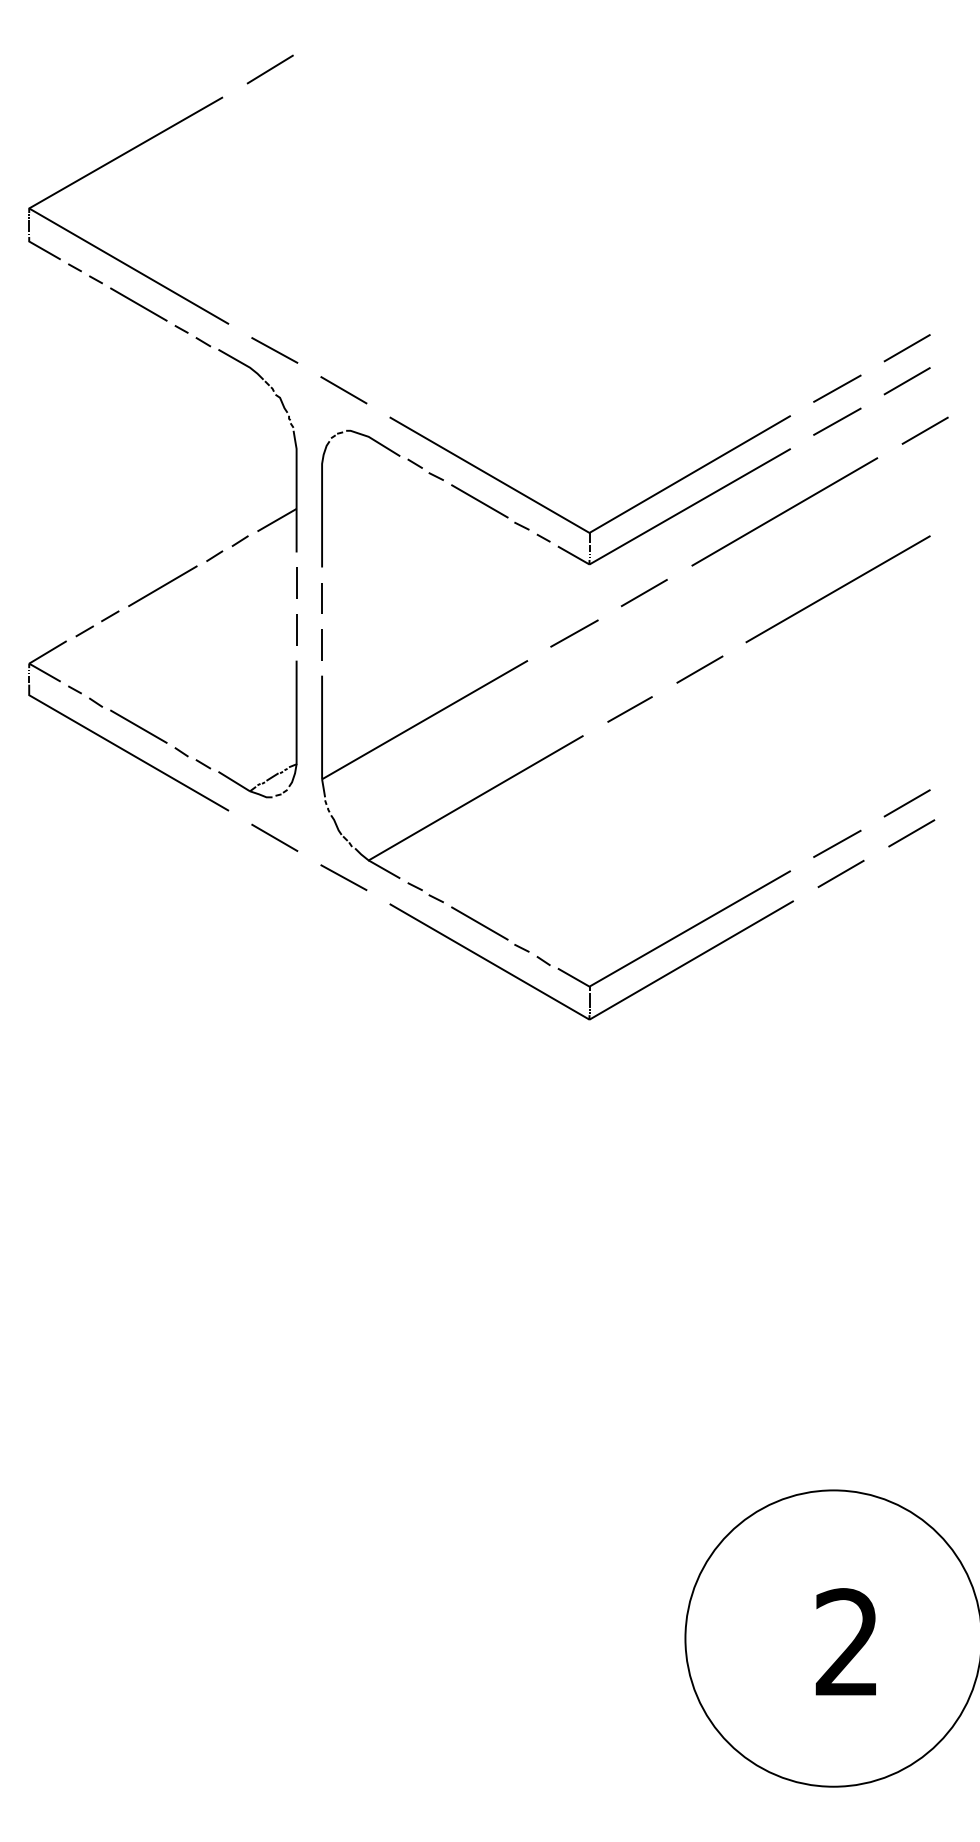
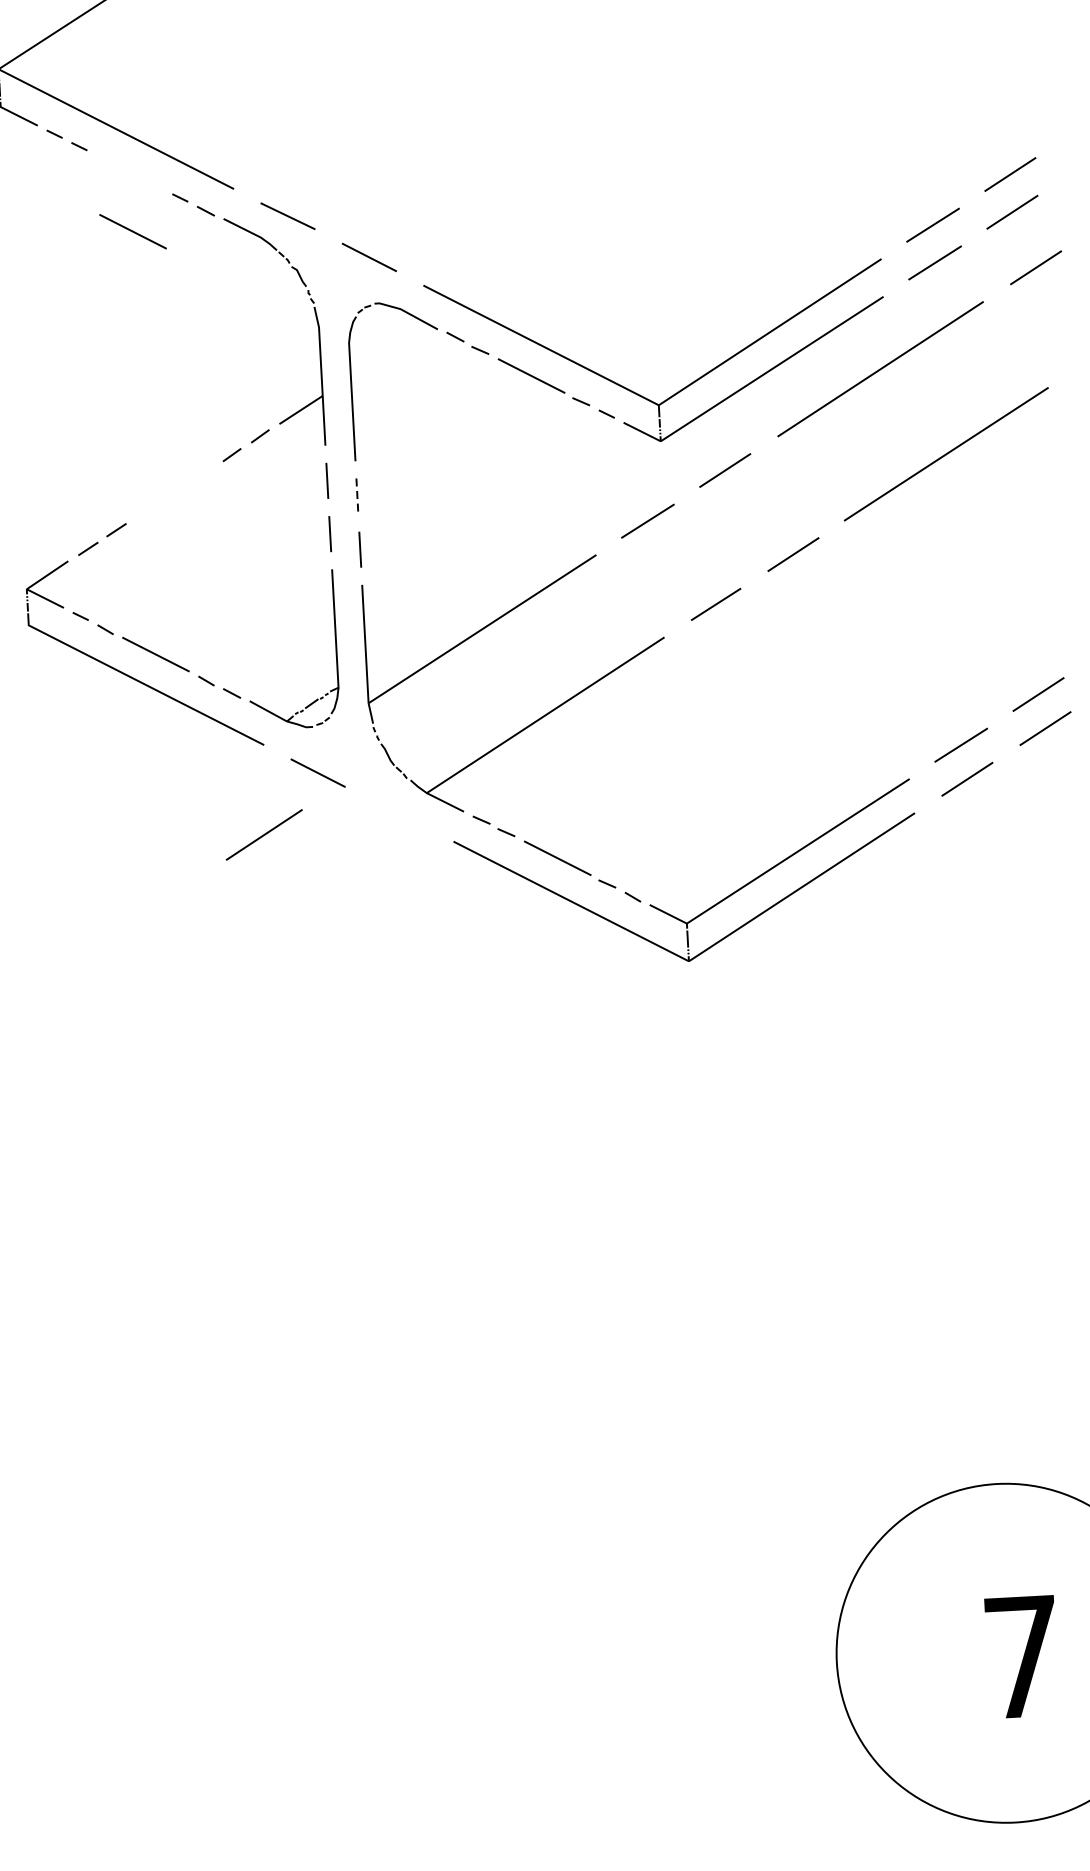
line: (138, 304) -> (132, 231), moved
line: (162, 585) -> (263, 834), moved
line: (322, 598) -> (357, 496), solid -> dashed
line: (343, 877) -> (399, 814), removed
text: (846, 1641) -> (1021, 1655), 2 -> 7

